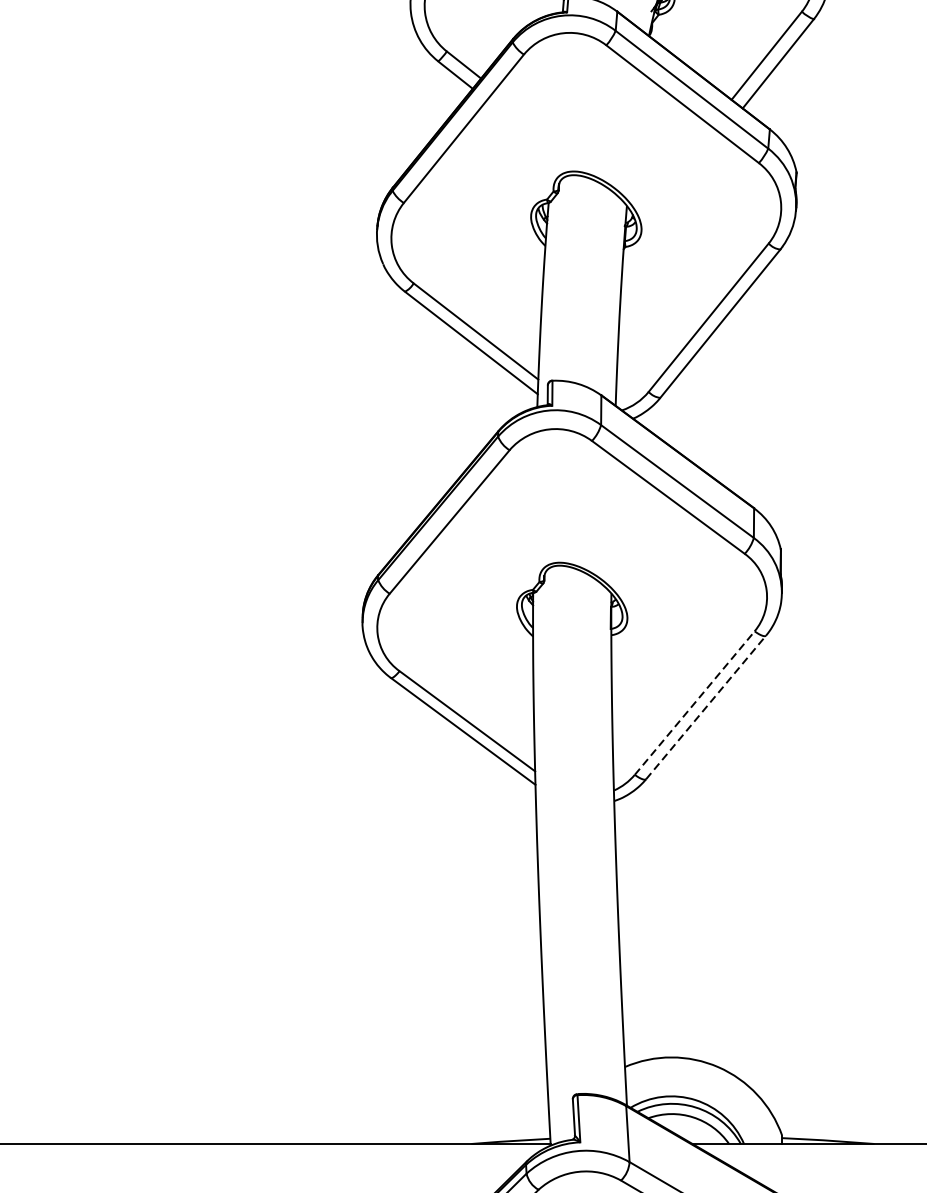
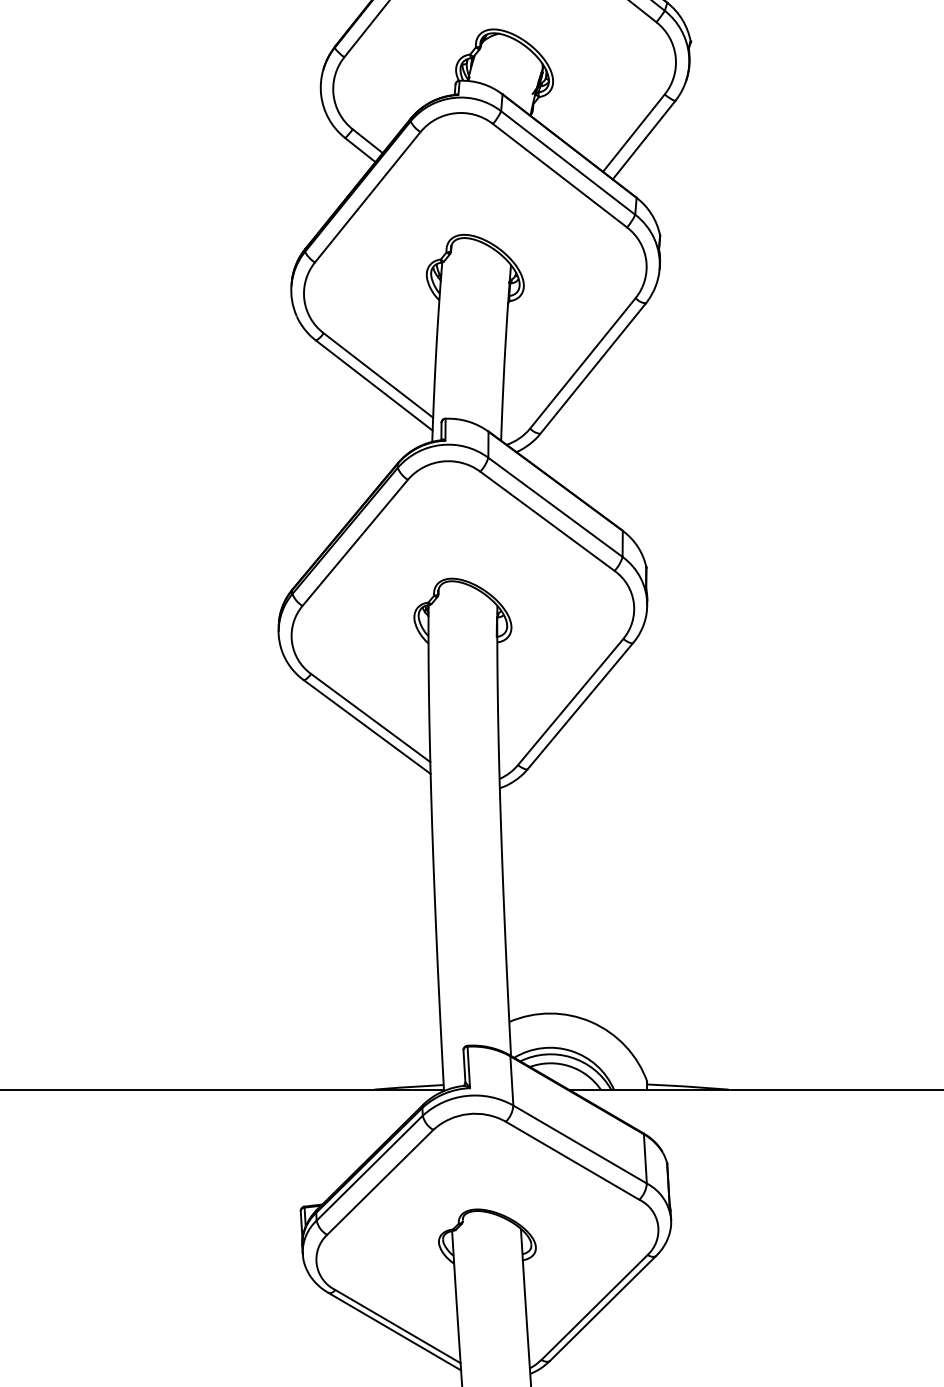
line: (694, 702) -> (570, 701), dashed -> solid
line: (705, 706) -> (580, 705), dashed -> solid

